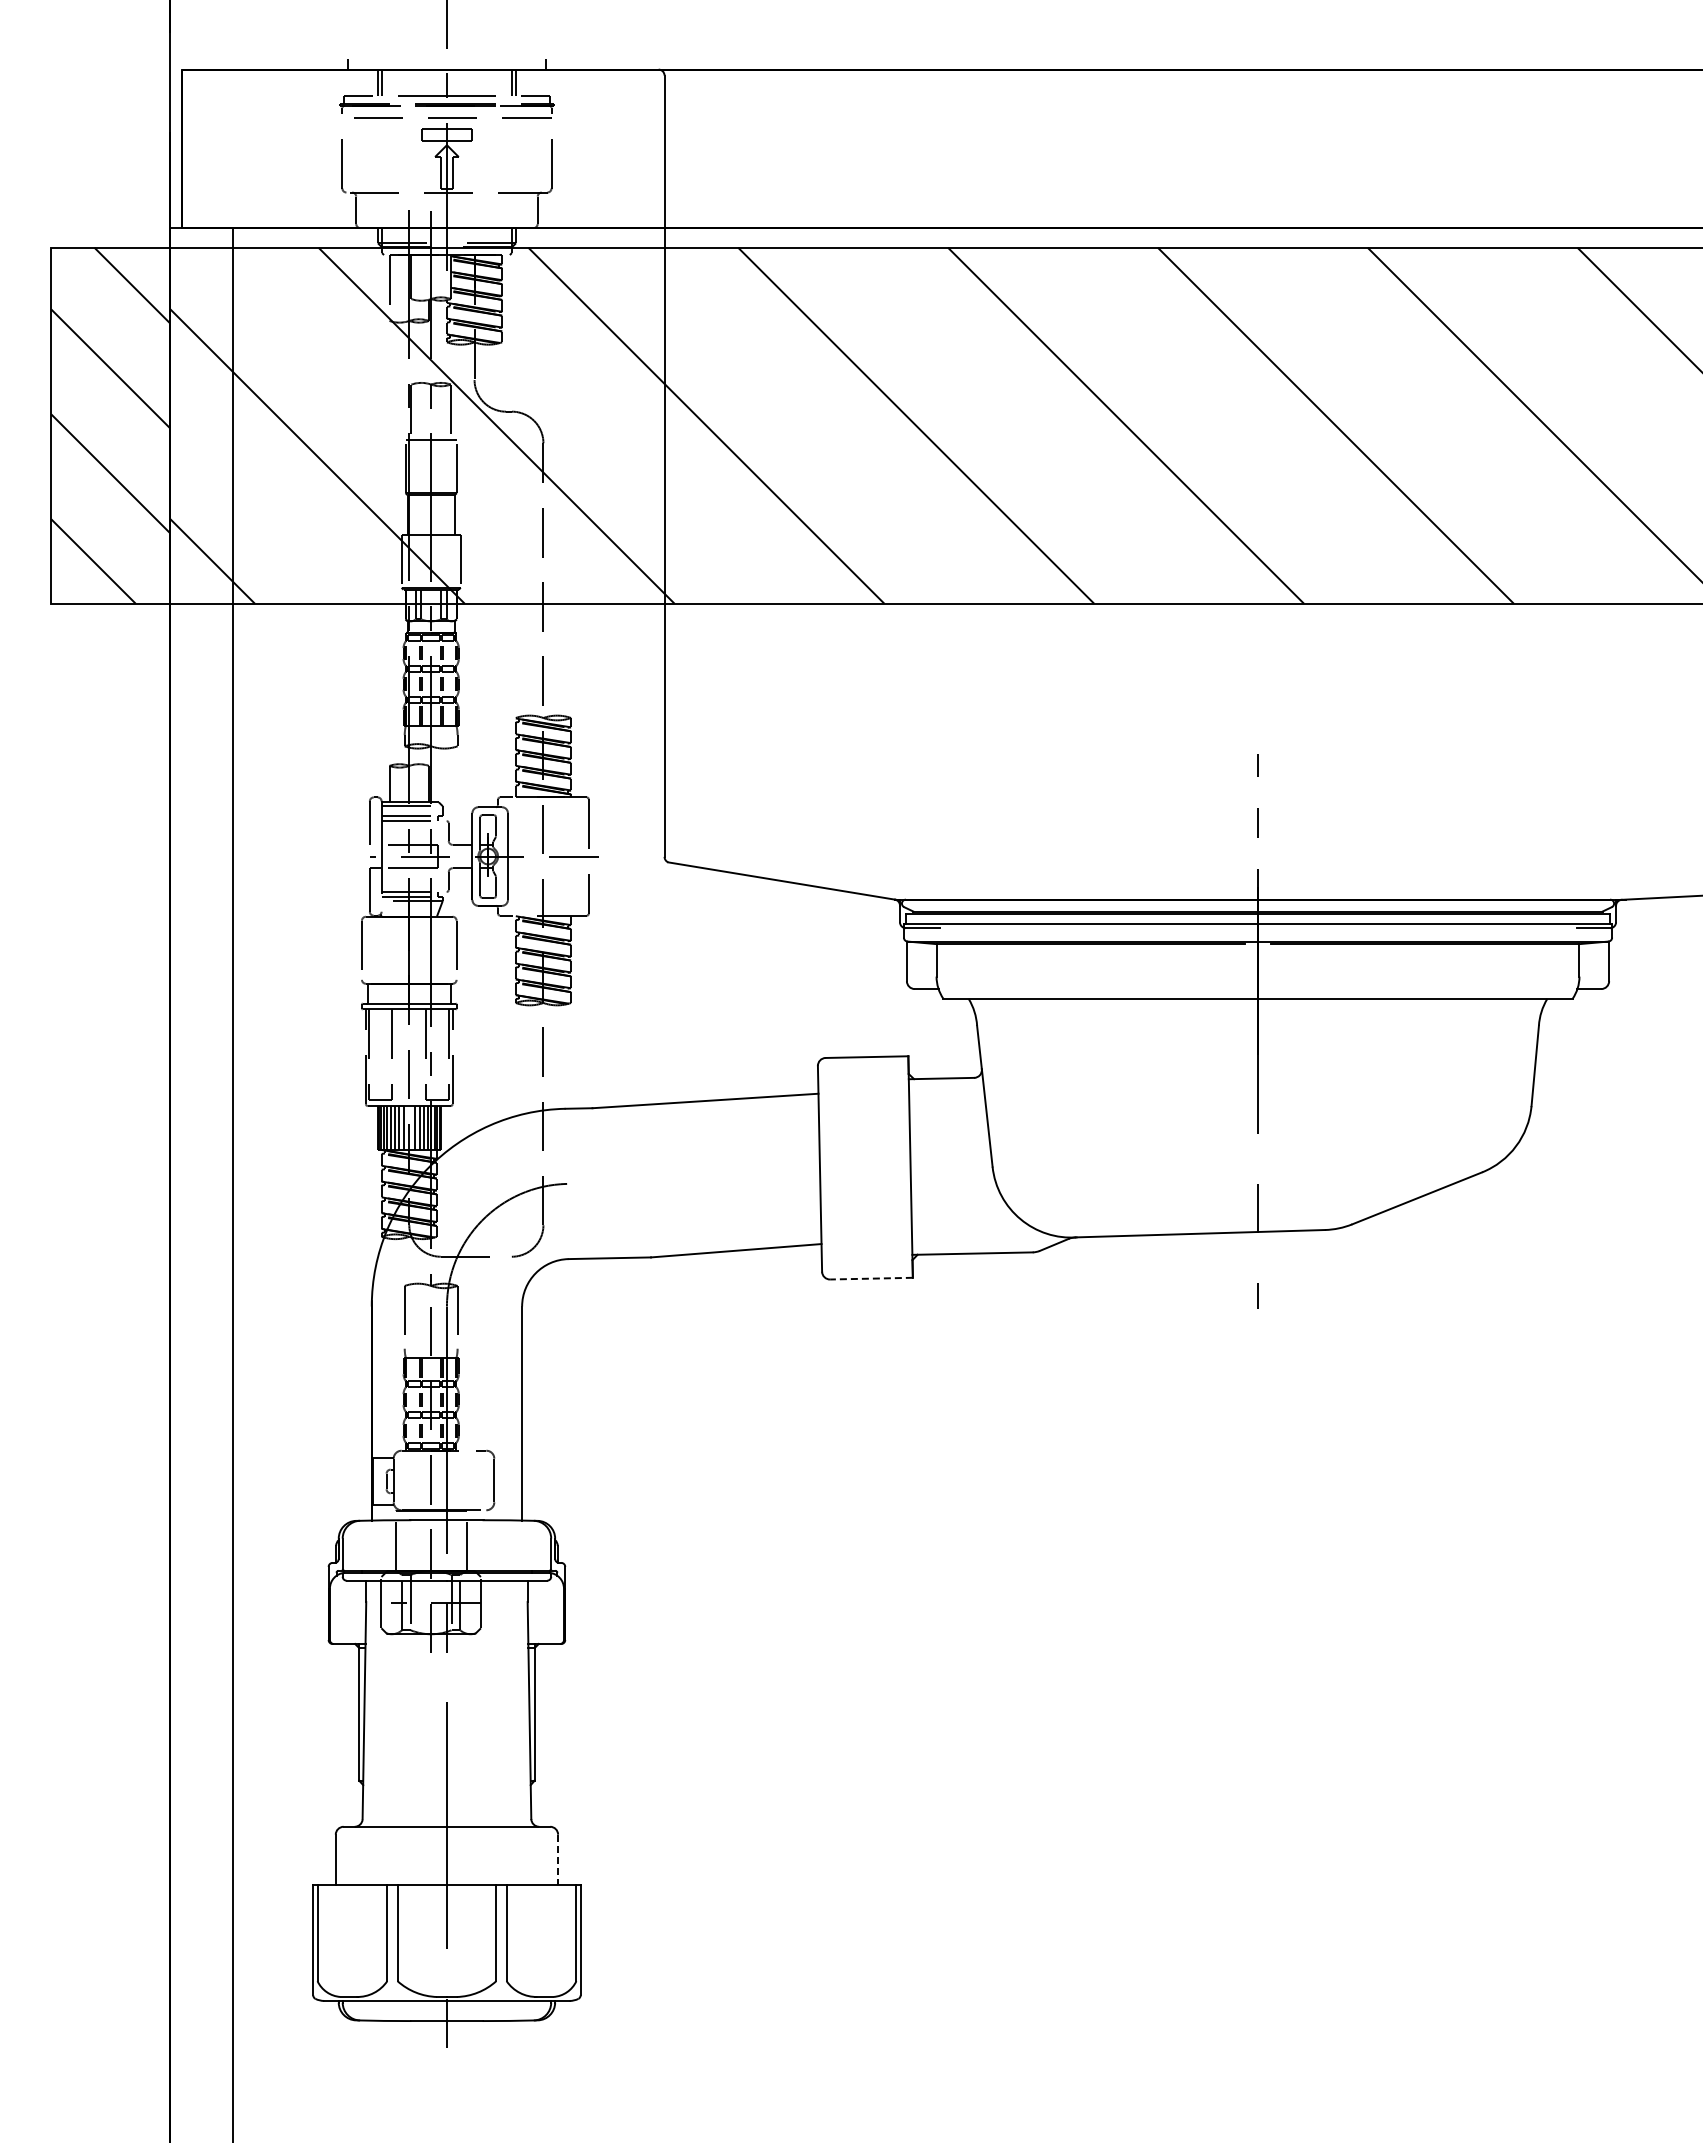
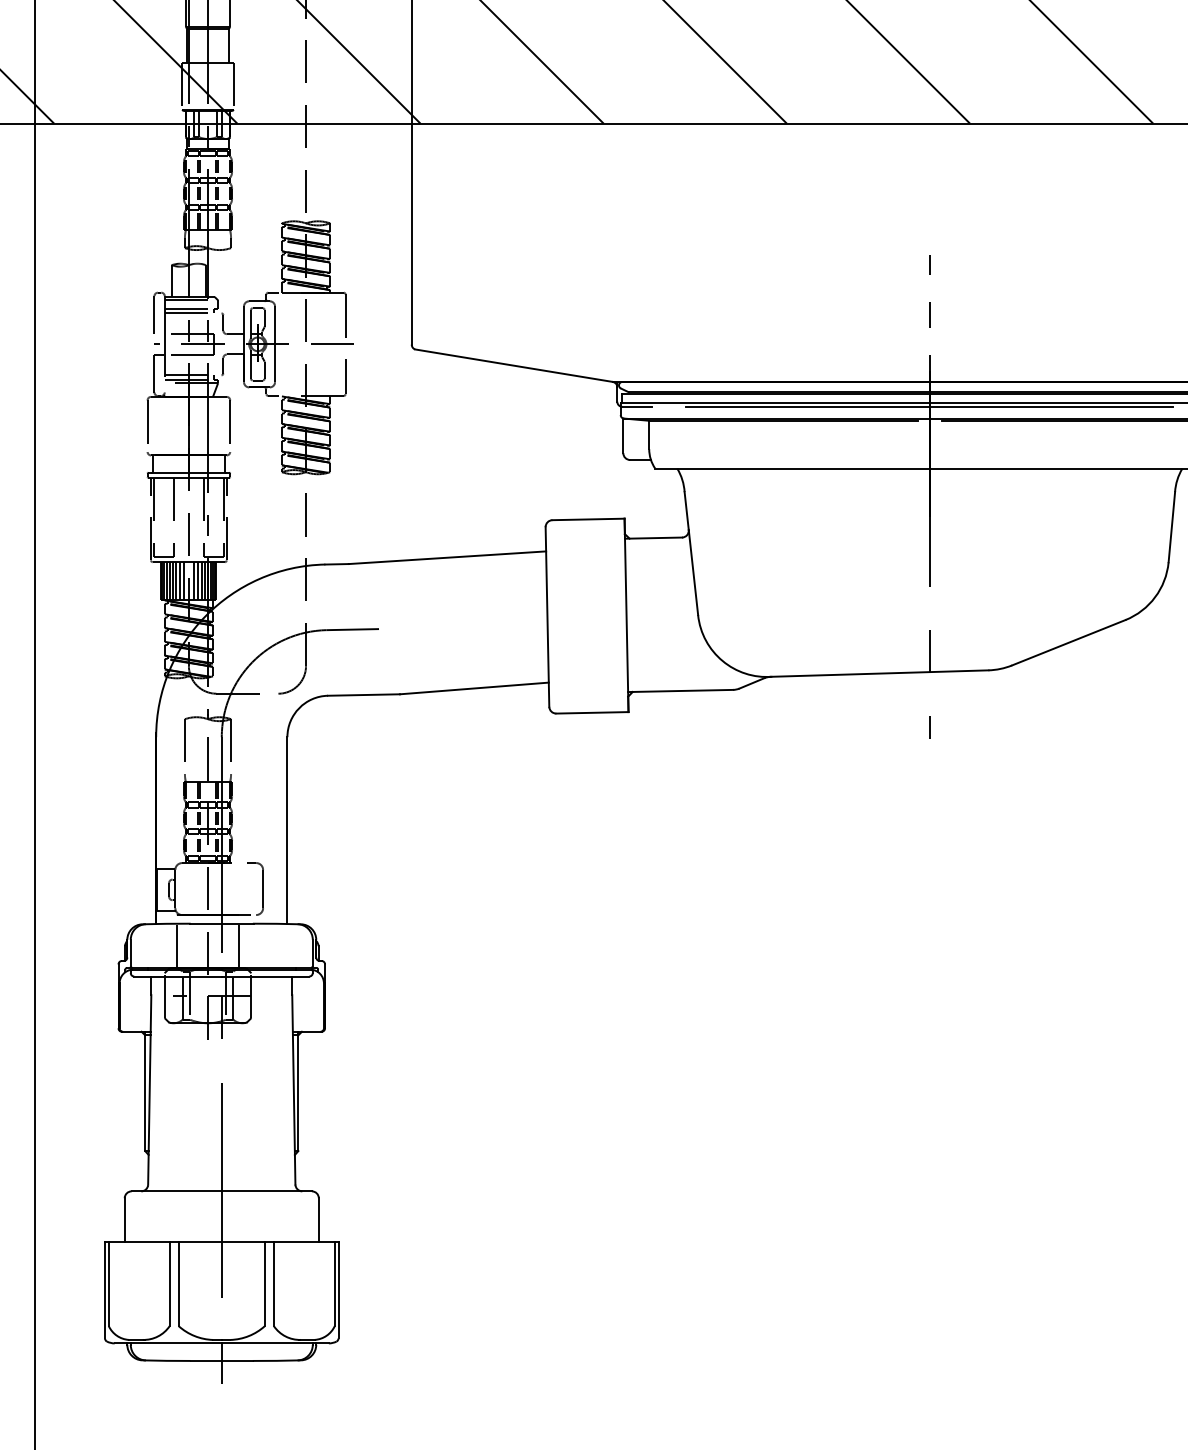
line: (1257, 928) -> (929, 407), added
line: (597, 1182) -> (353, 628), added
line: (871, 1278) -> (592, 712), dashed -> solid
line: (558, 1860) -> (319, 1220), dashed -> solid

